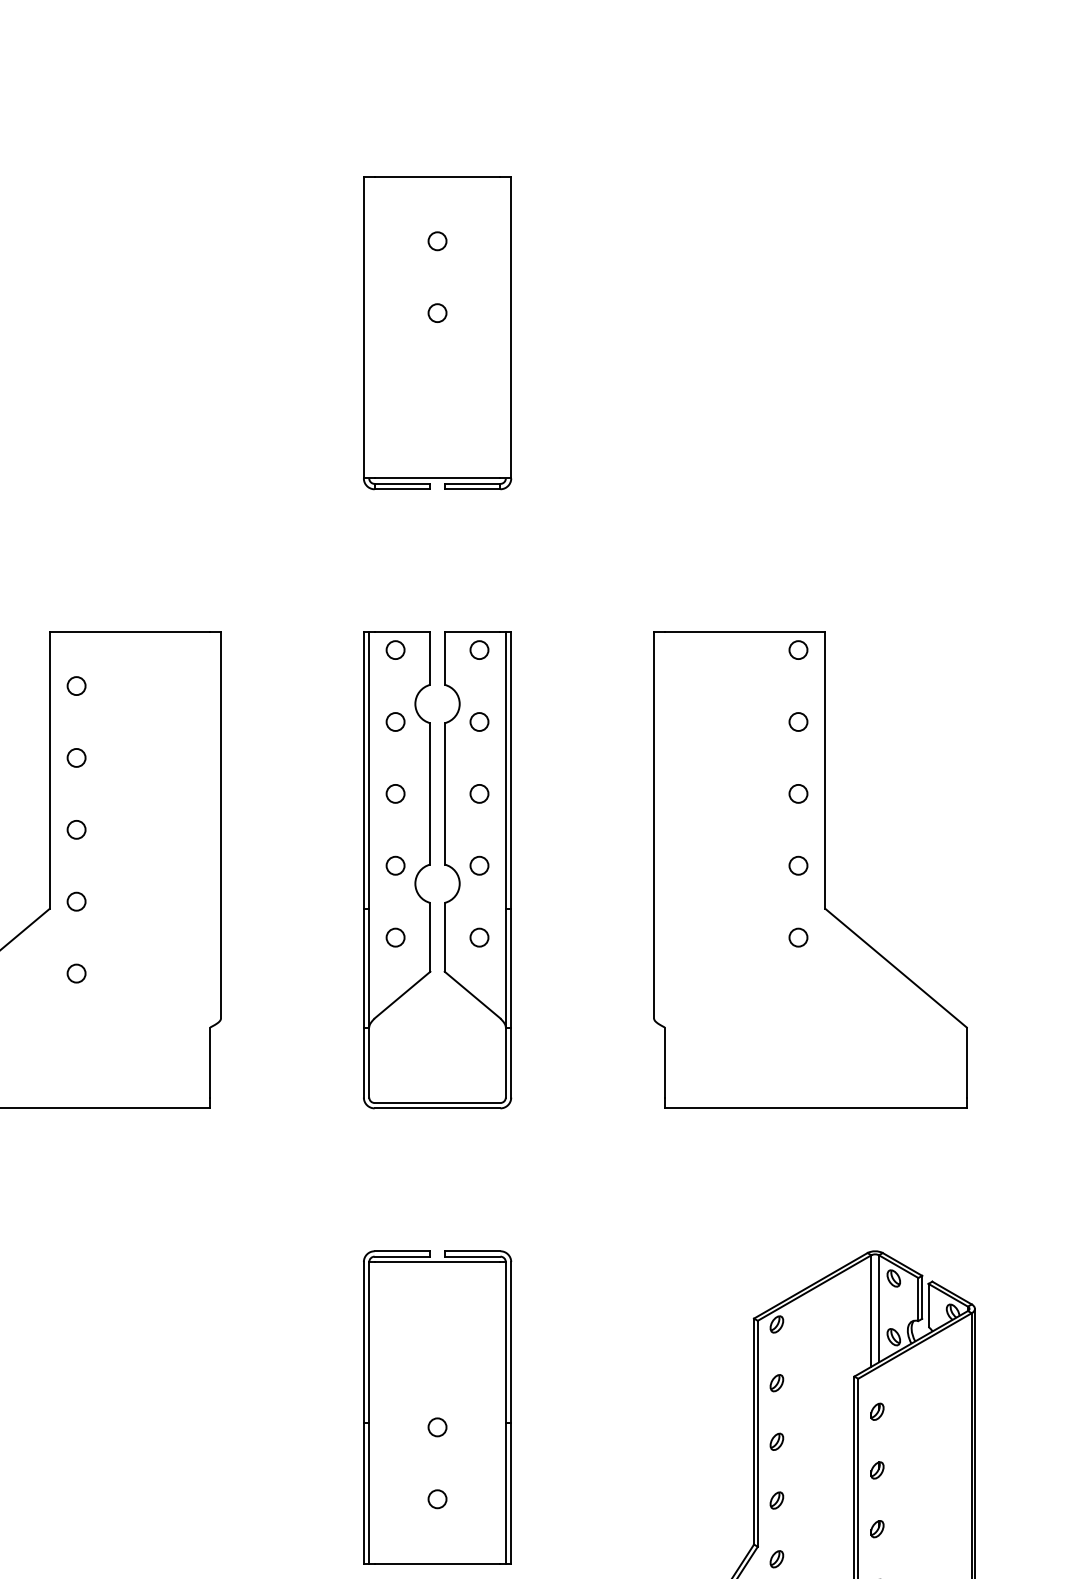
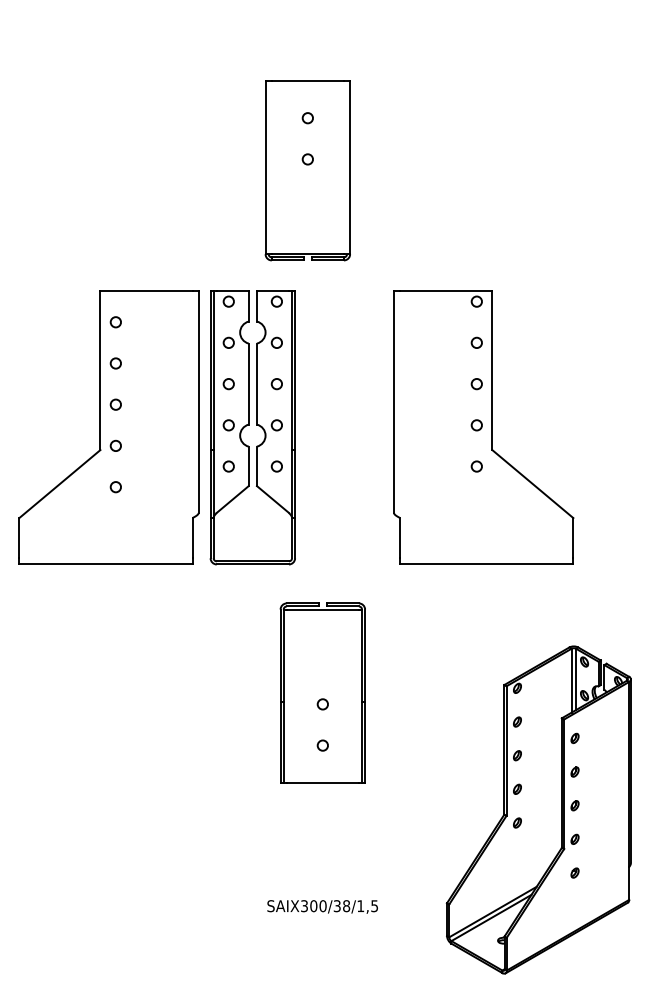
part: (436, 332) -> (307, 170), moved
part: (436, 869) -> (252, 427), moved
part: (810, 869) -> (483, 427), moved
part: (436, 1406) -> (322, 692), moved

